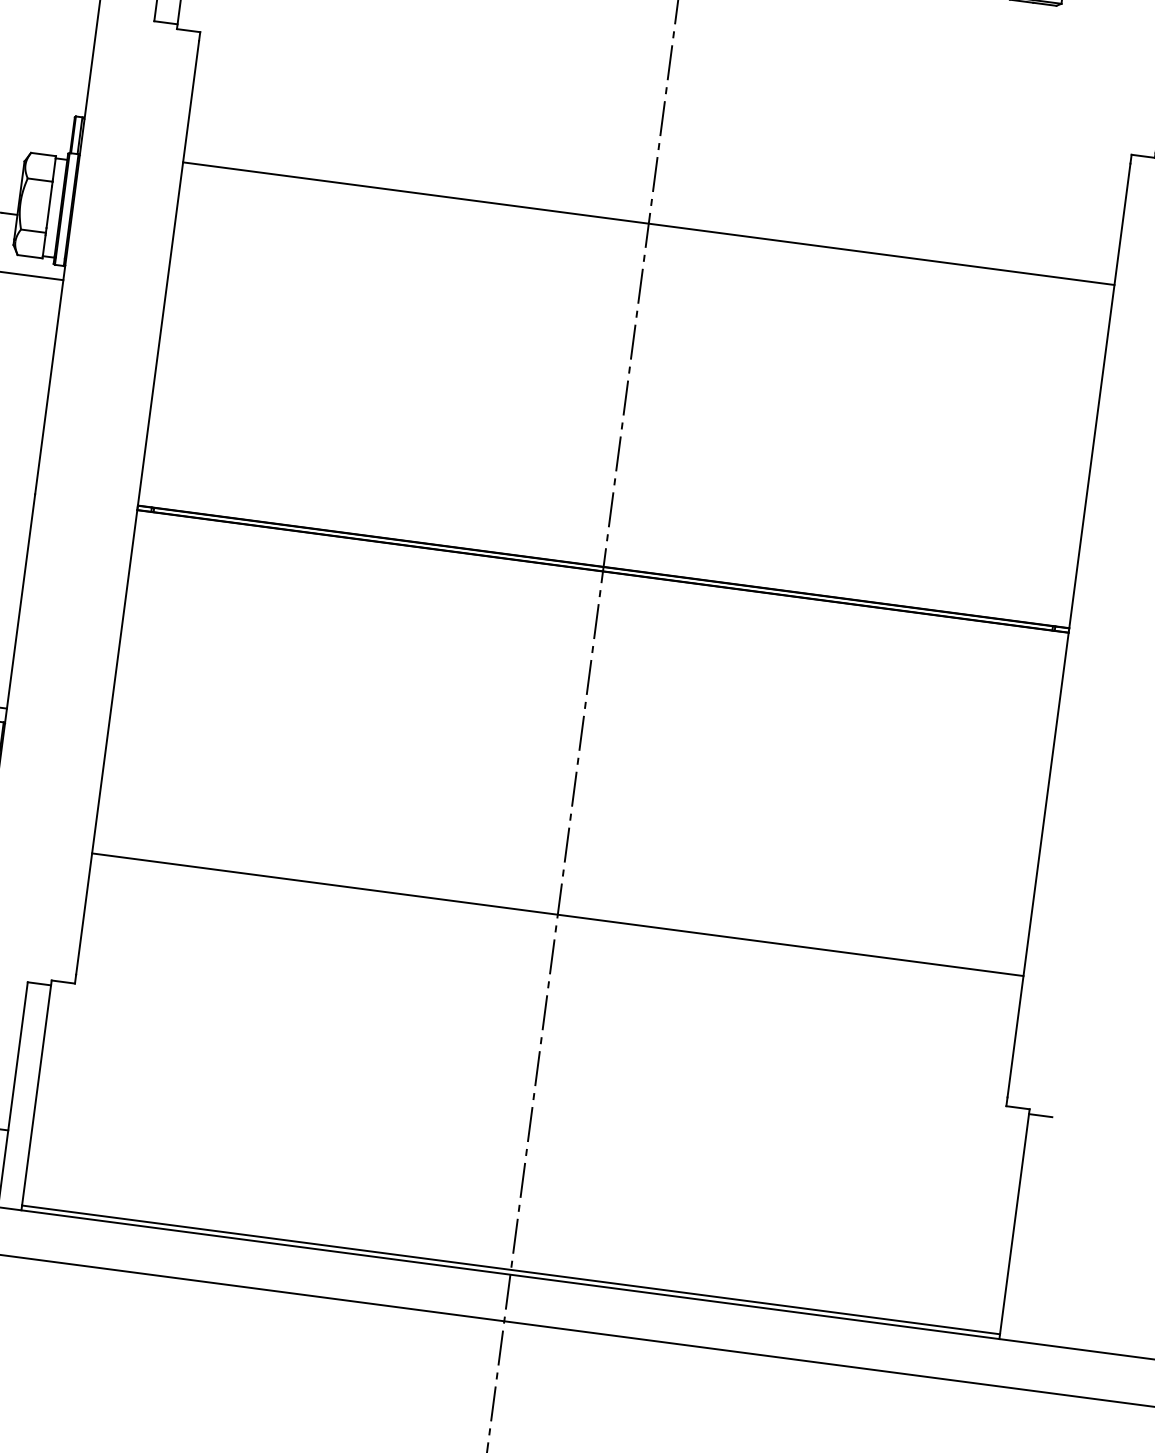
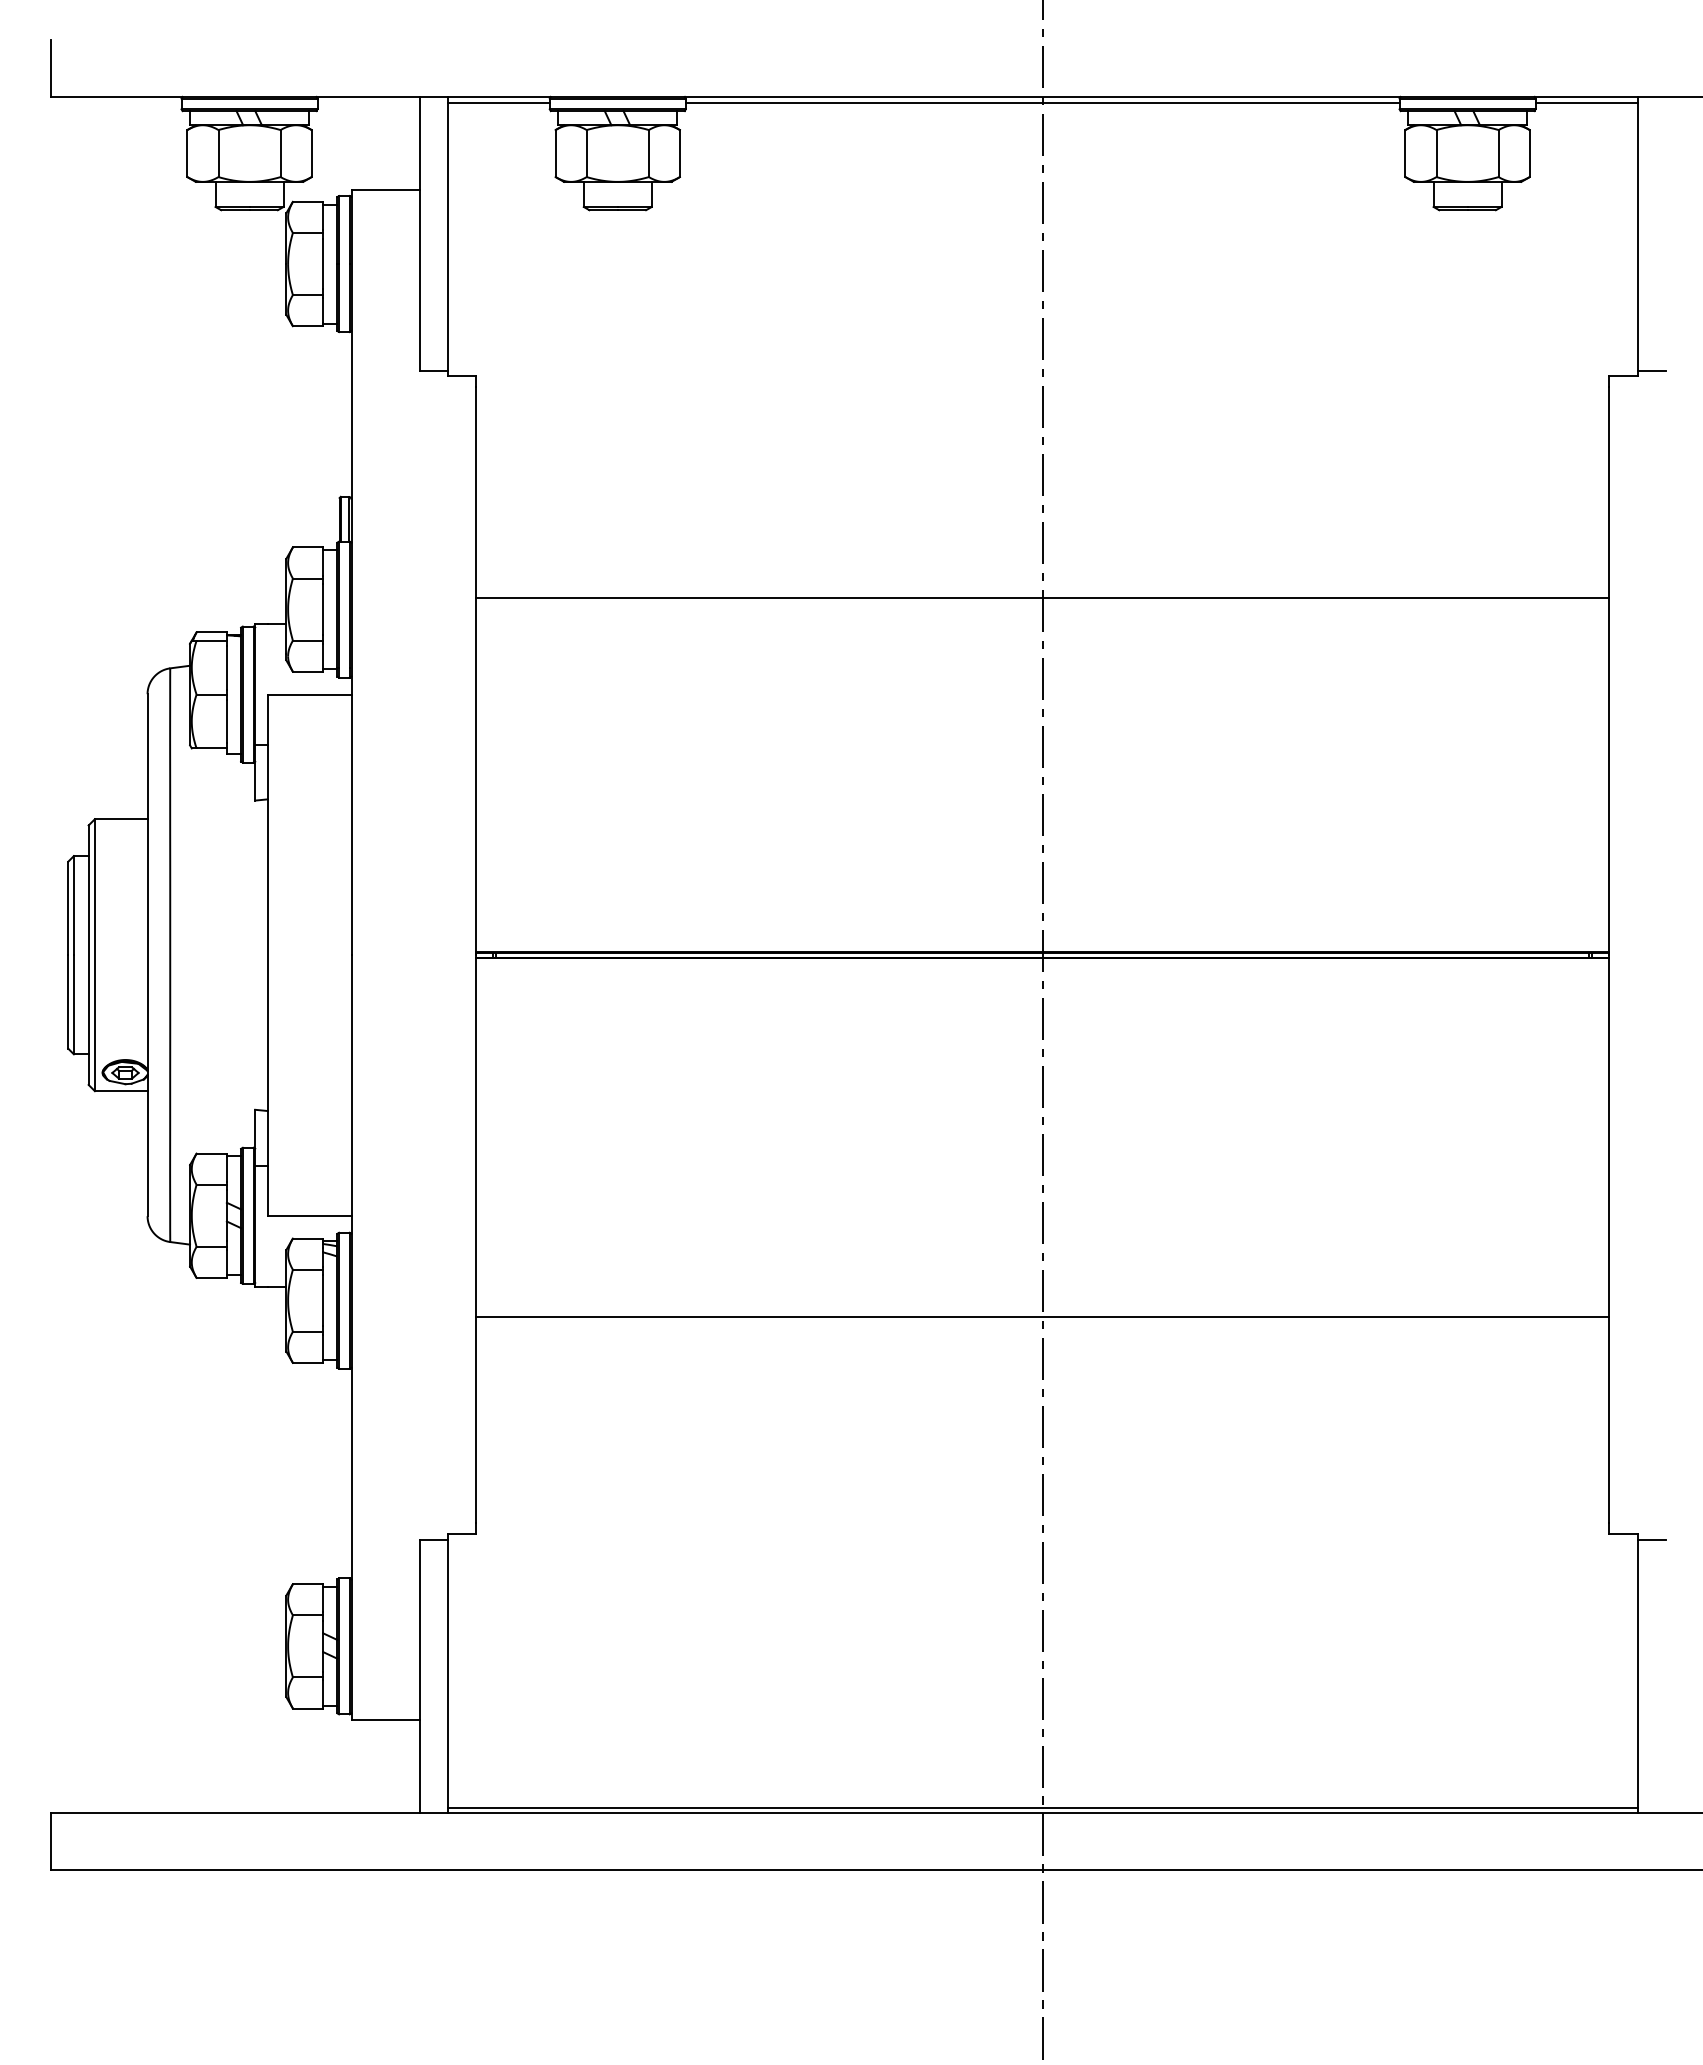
line: (648, 223) -> (1042, 597), moved
line: (557, 914) -> (1042, 1316), moved

